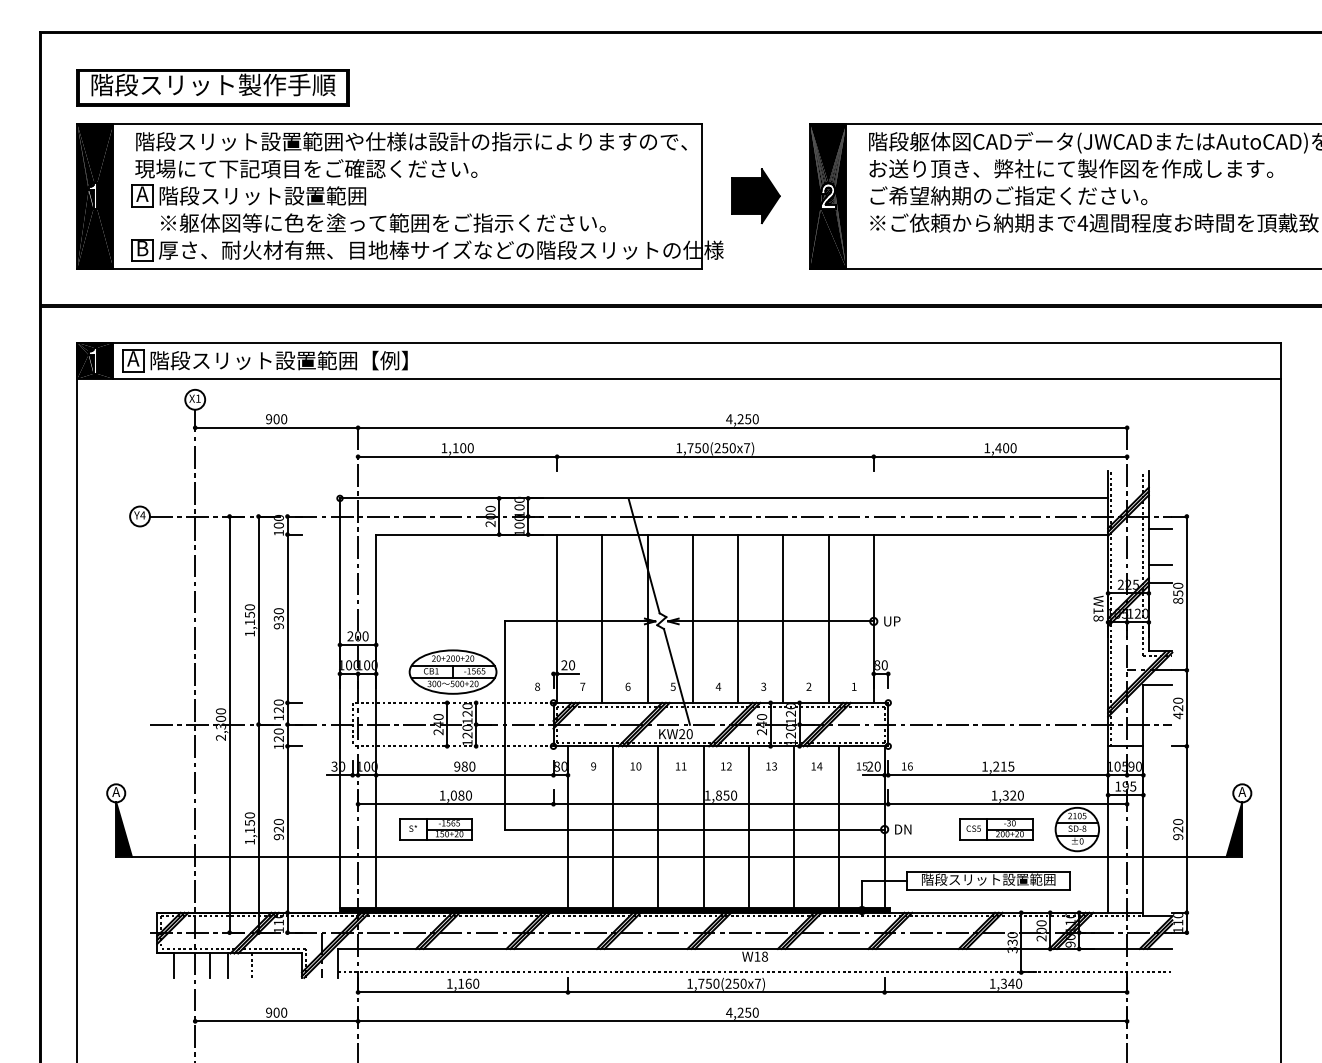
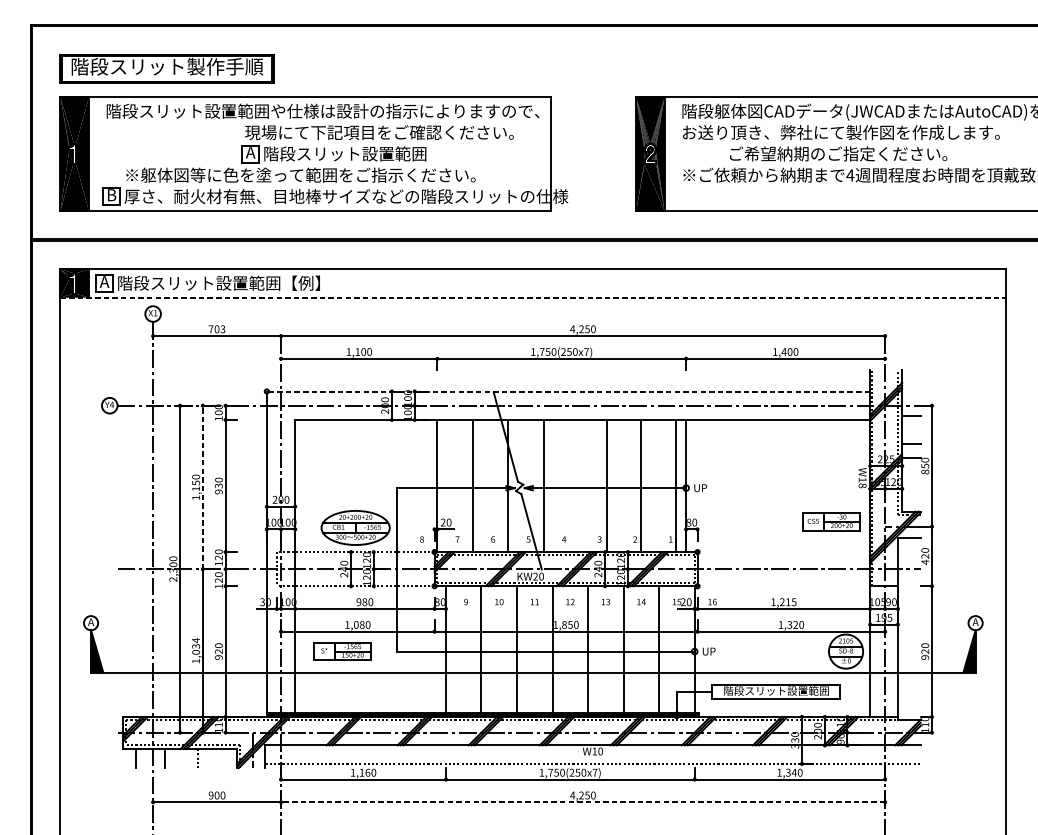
part: (304, 183) -> (378, 144), moved
text: (1008, 195) -> (838, 153), moved
part: (755, 196) -> (593, 154), removed
line: (679, 378) -> (533, 297), solid -> dashed
text: (276, 419) -> (216, 329), 900 -> 703
line: (723, 498) -> (568, 391), solid -> dashed
line: (738, 618) -> (607, 485), moved
line: (783, 618) -> (641, 485), moved
line: (828, 618) -> (675, 485), moved
line: (258, 620) -> (202, 487), solid -> dashed
text: (249, 822) -> (195, 646), 1,150 -> 1,034
text: (903, 829) -> (709, 651), DN -> UP
part: (996, 829) -> (831, 521), moved
text: (764, 956) -> (600, 751), W18 -> W10
line: (227, 965) -> (178, 758), removed
line: (742, 1021) -> (583, 802), solid -> dashed

